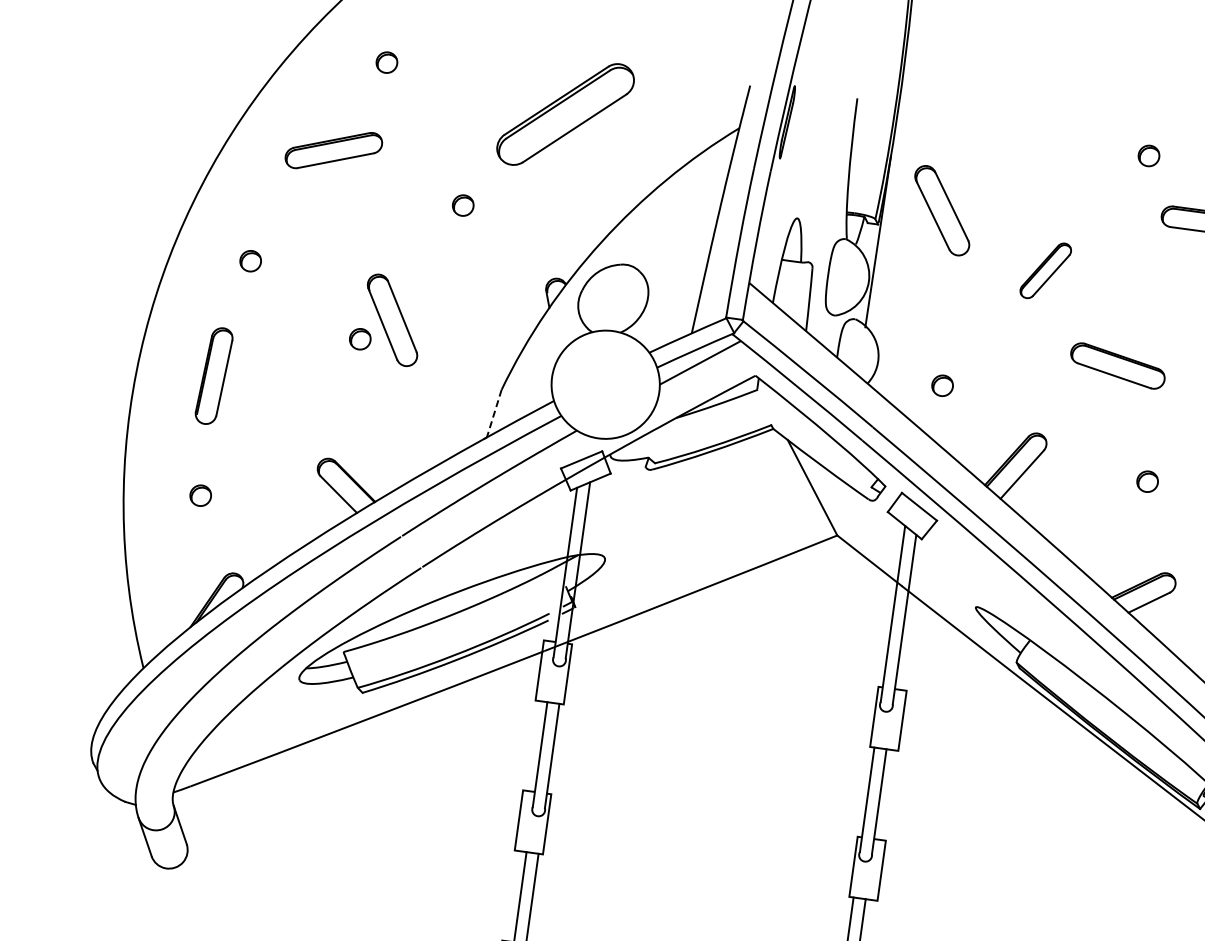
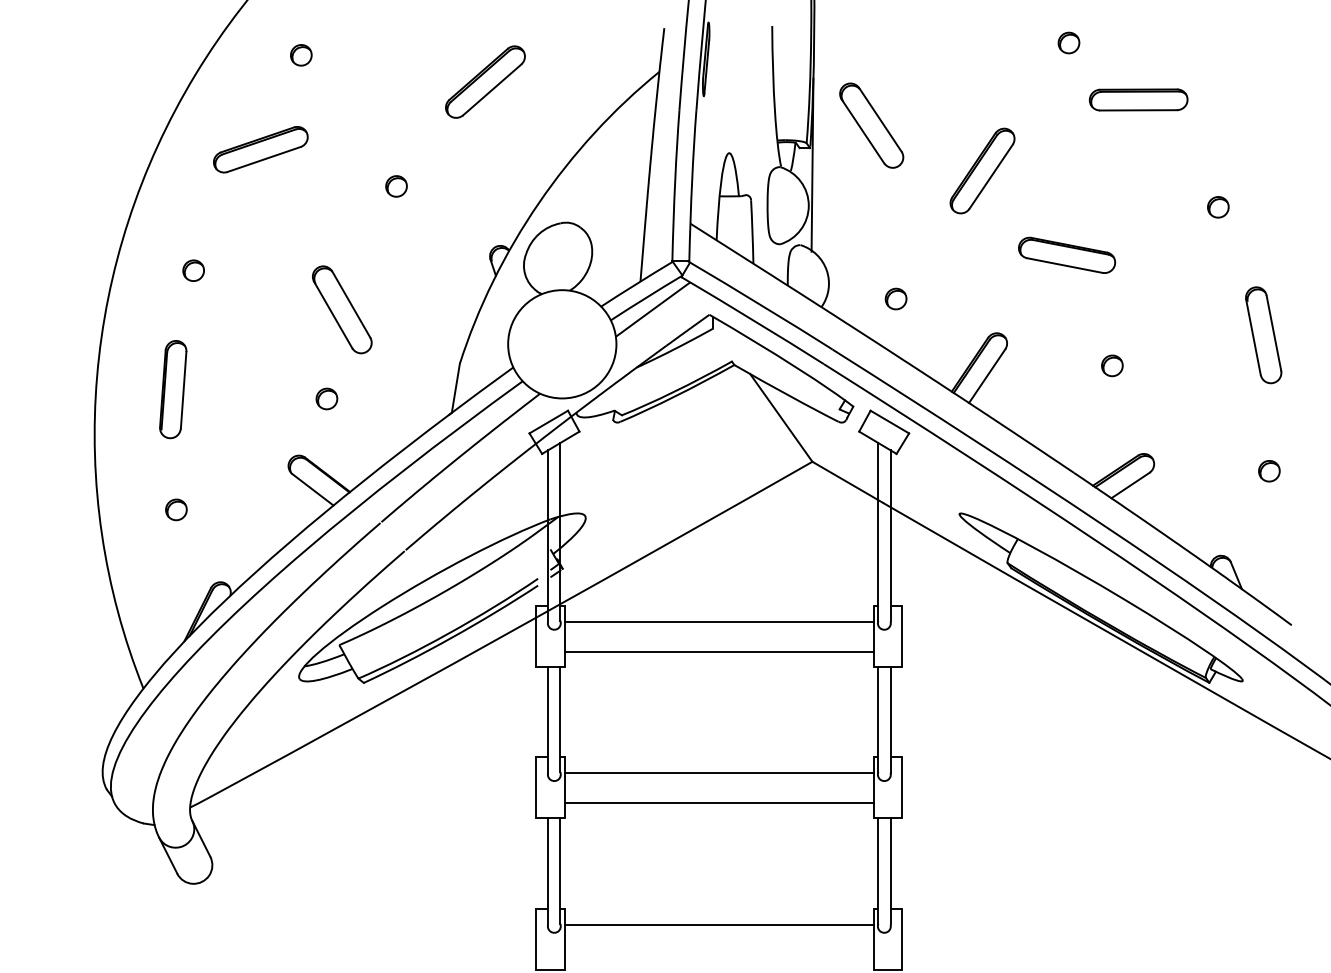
part: (565, 113) -> (485, 81), size x0.62
part: (1045, 270) -> (982, 170), size x1.43
part: (359, 338) -> (326, 398), moved
line: (493, 413) -> (455, 388), dashed -> solid
line: (723, 680) -> (719, 621), added
line: (719, 710) -> (719, 651), added
line: (702, 830) -> (719, 772), added
line: (698, 861) -> (719, 803), added

